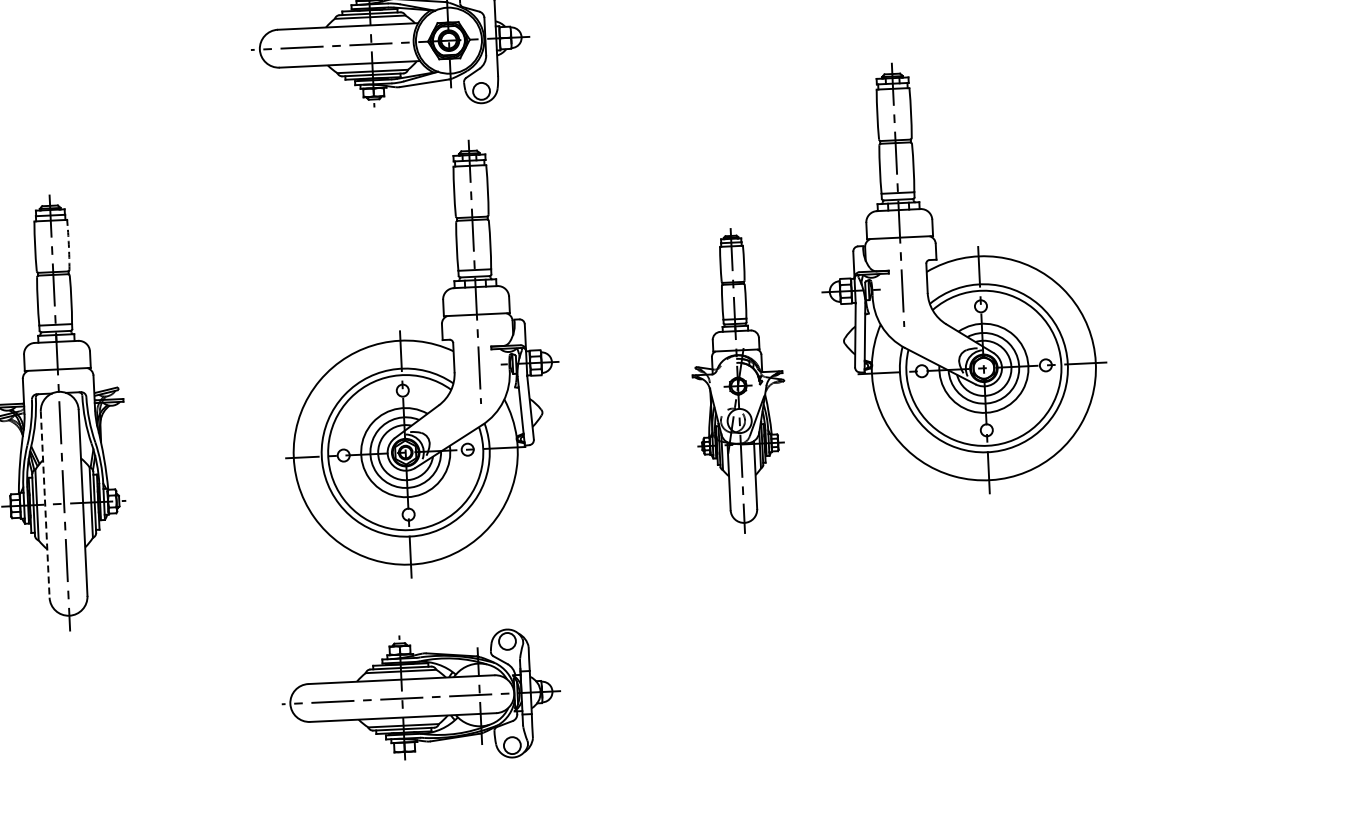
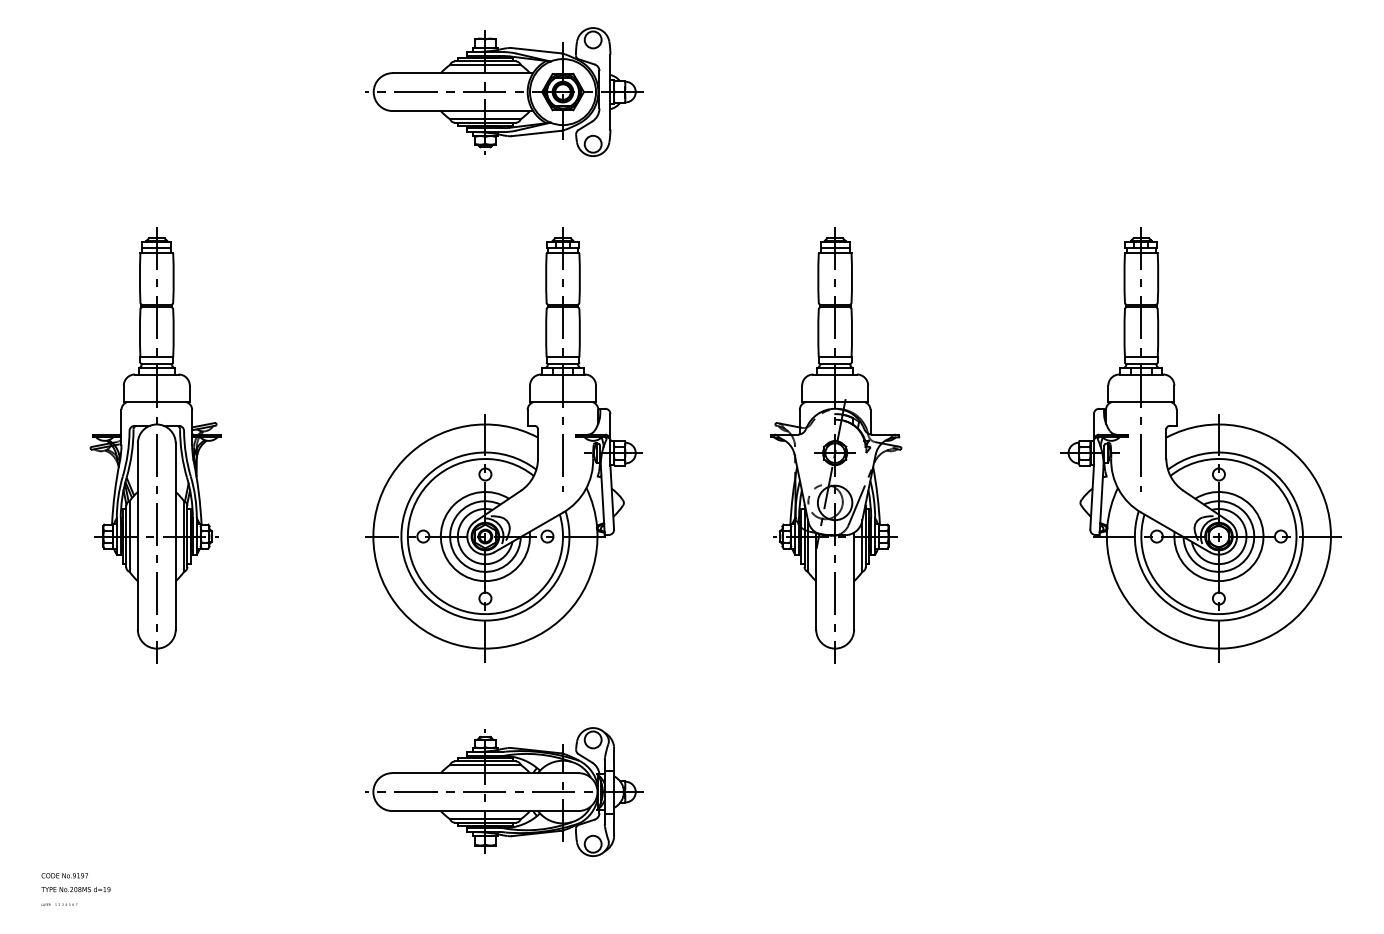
arc: (68, 245) -> (173, 278), dashed -> solid
part: (961, 277) -> (1200, 444), moved
part: (419, 359) -> (503, 444), moved
part: (738, 380) -> (836, 445), size x1.43
line: (44, 505) -> (137, 537), dashed -> solid
part: (421, 697) -> (504, 791), moved

